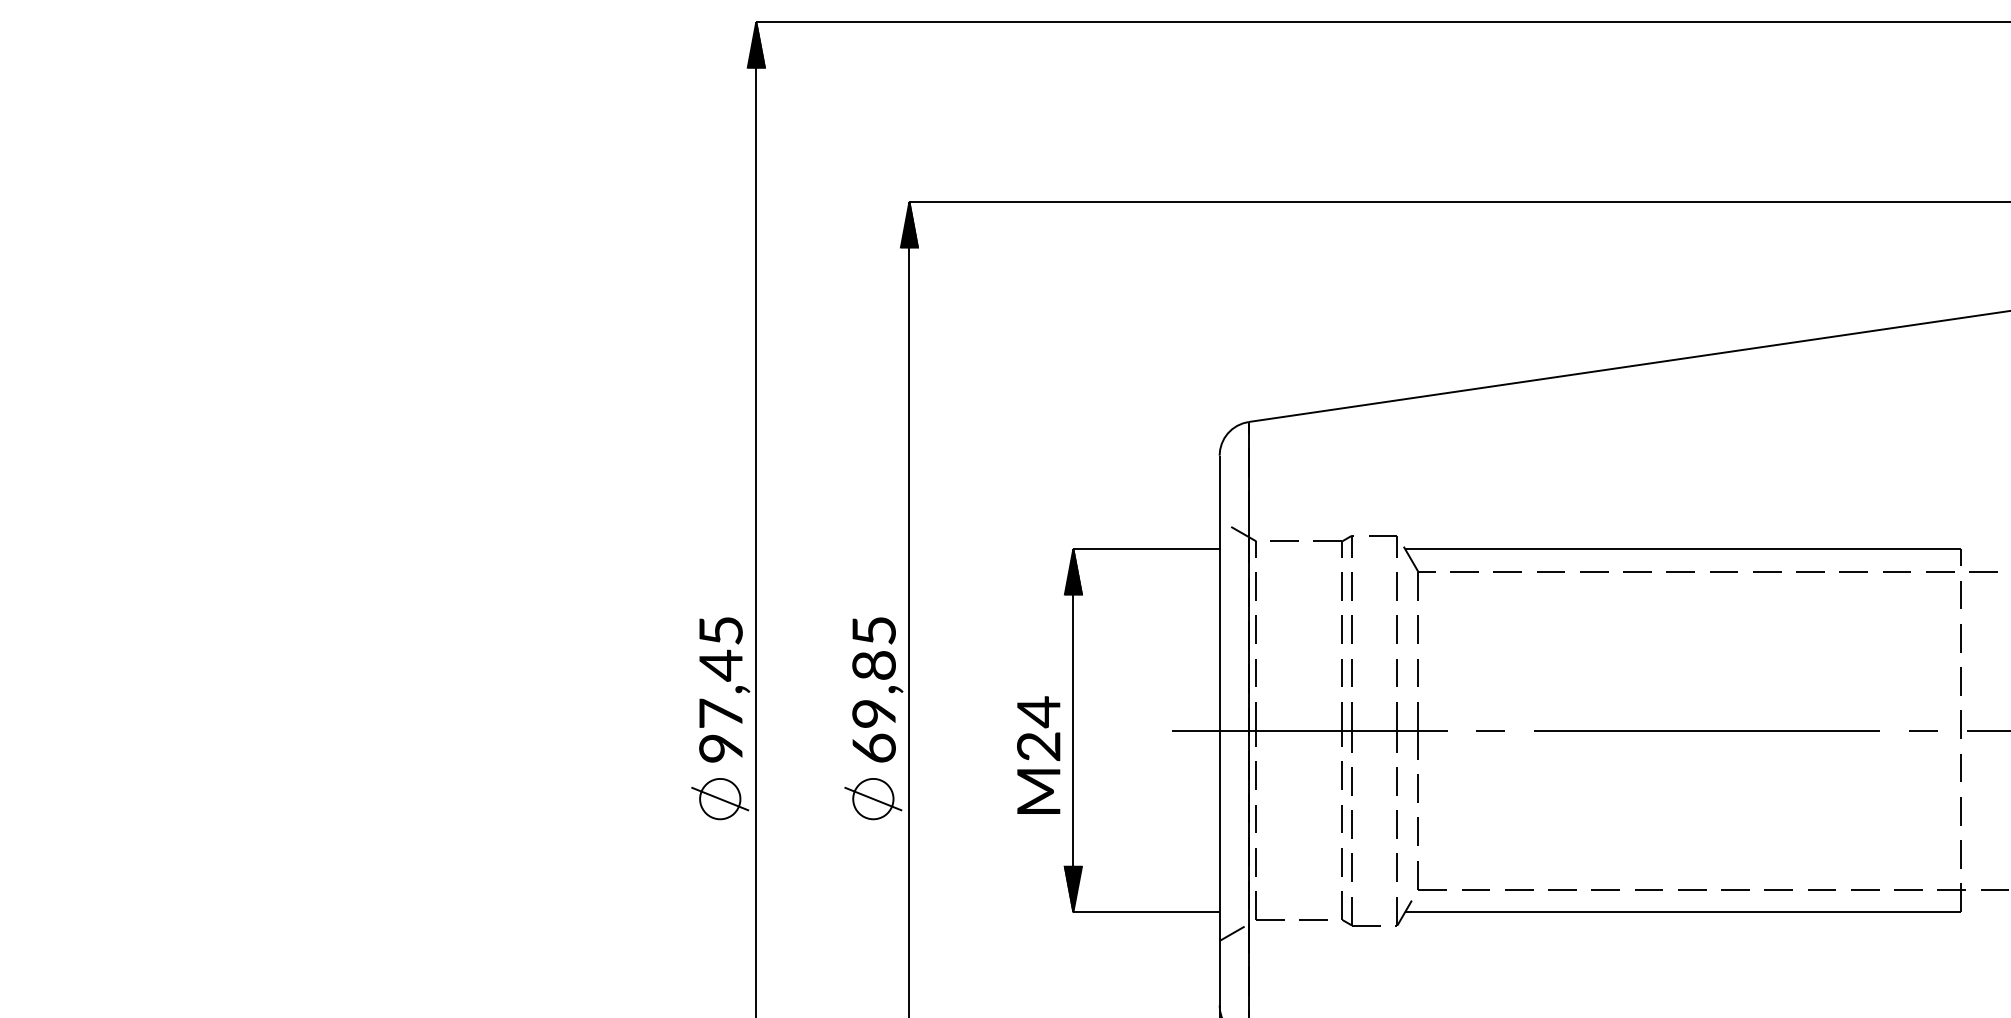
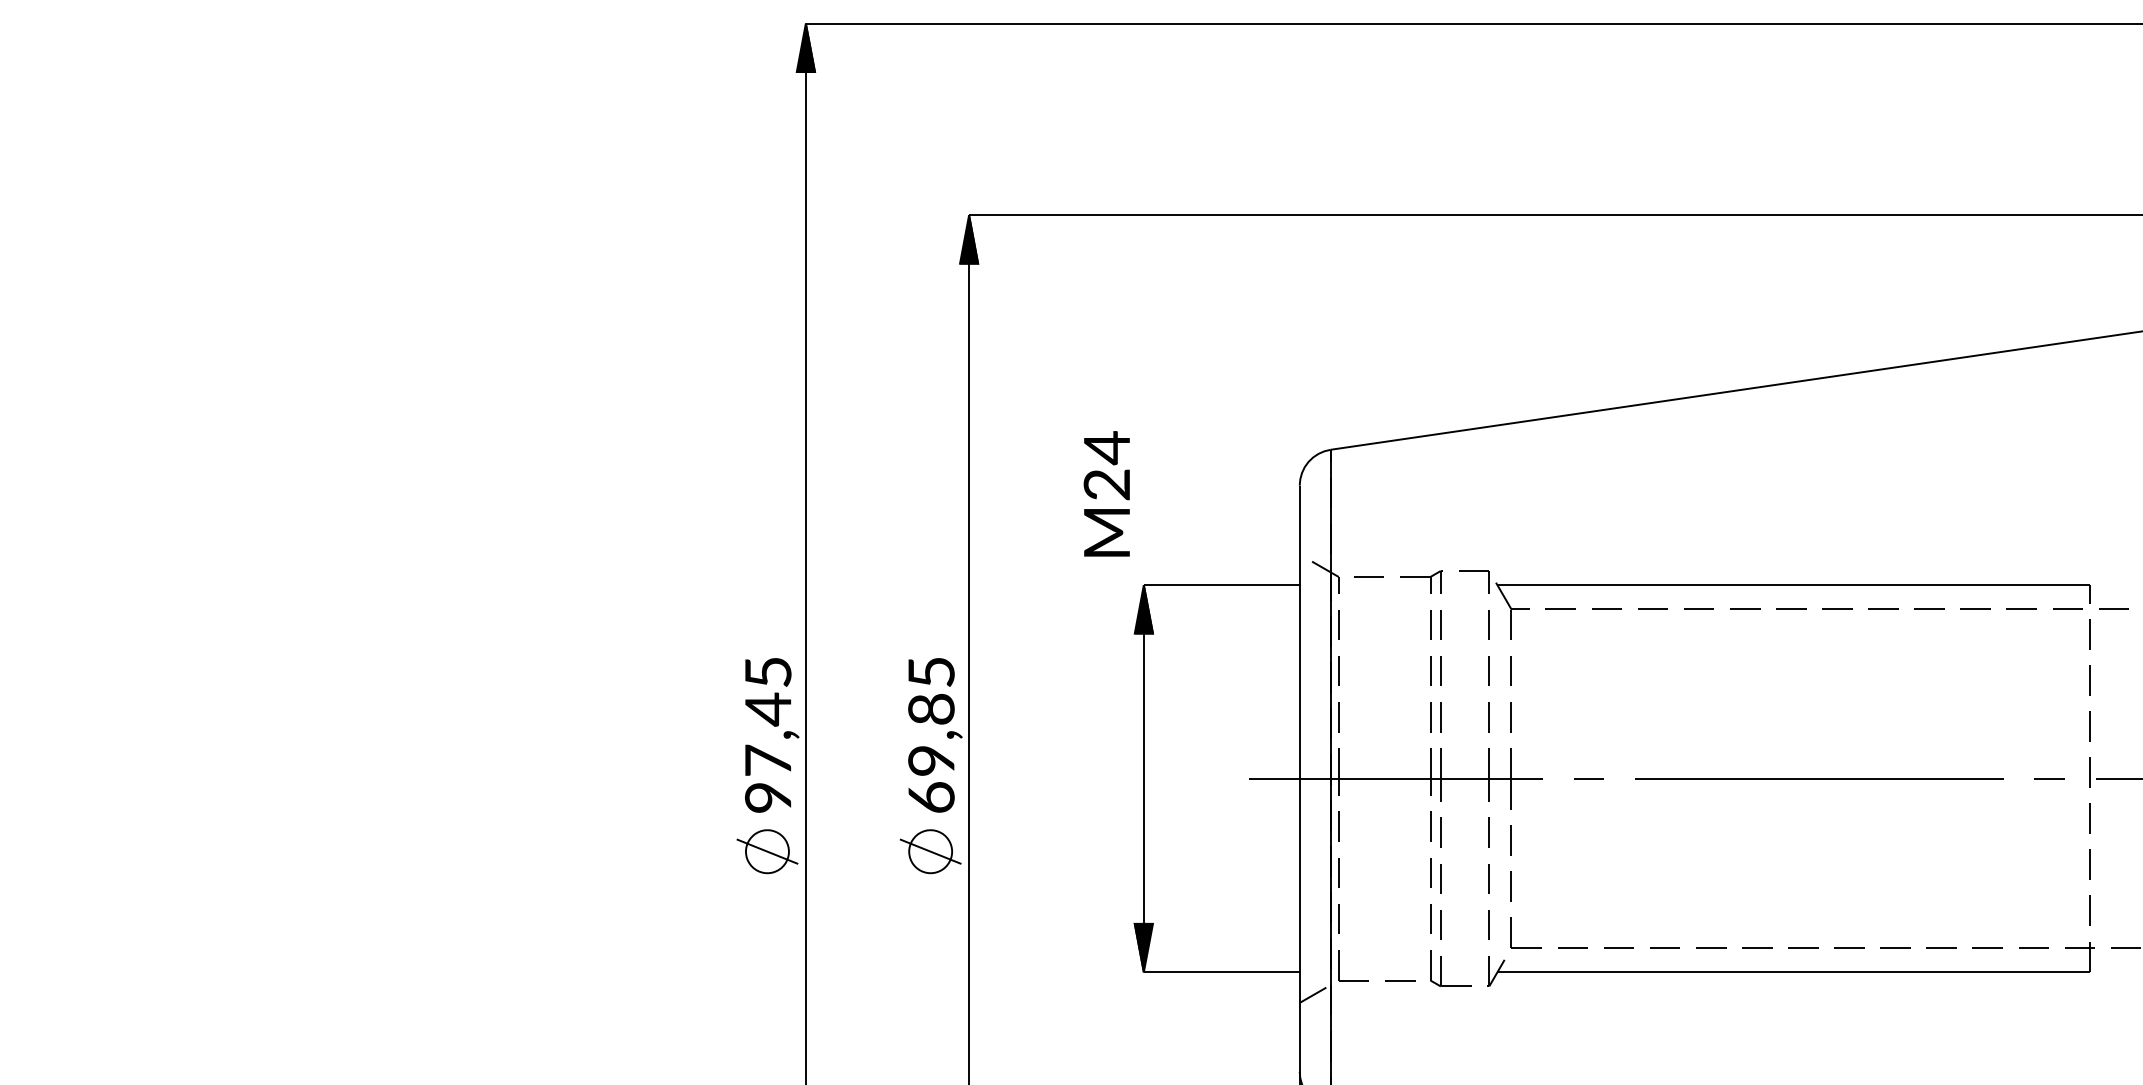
text: (1038, 754) -> (1106, 493), moved

